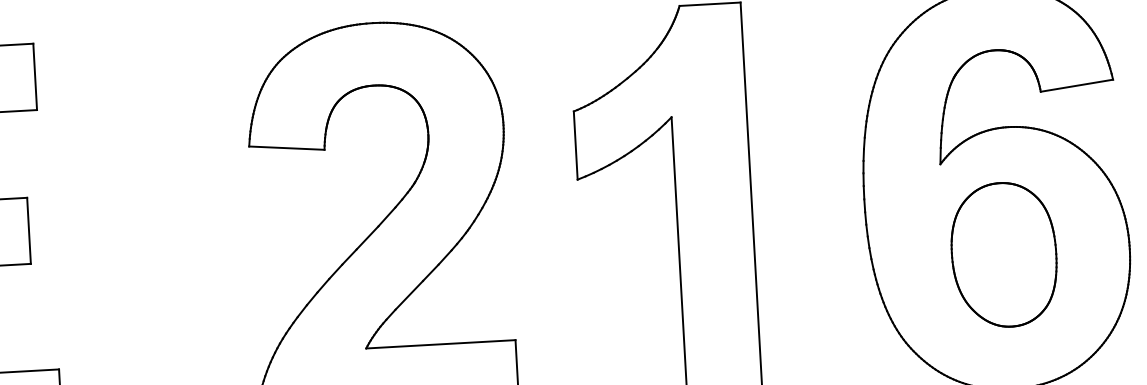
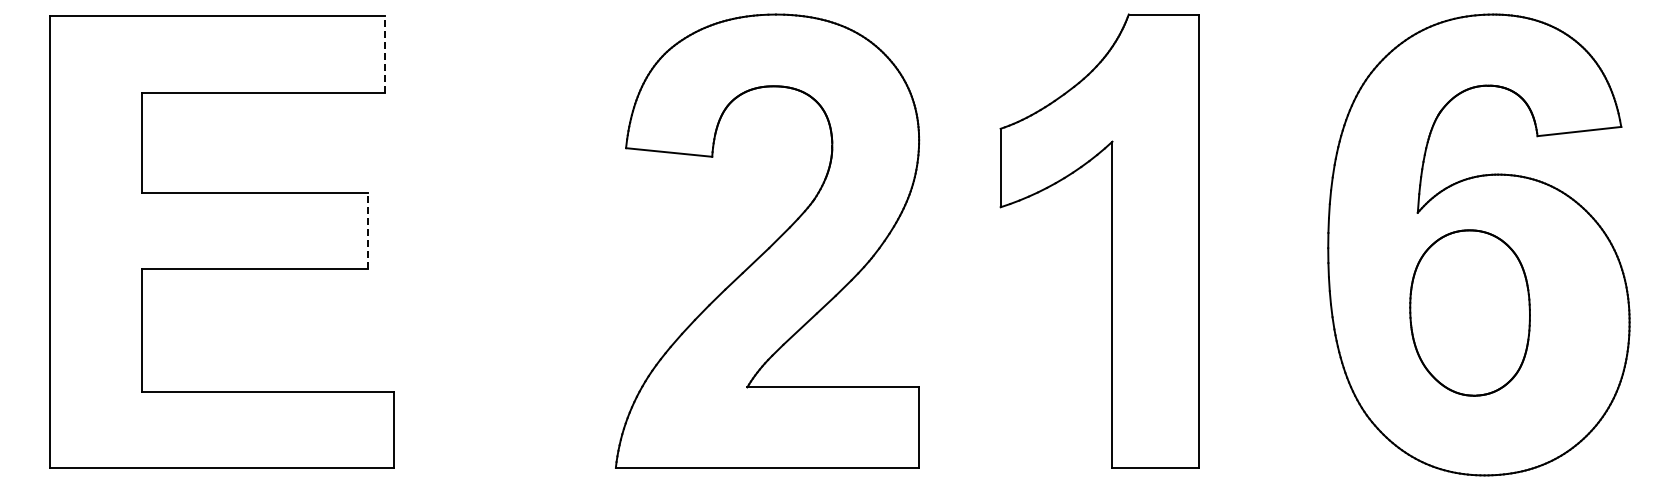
line: (35, 76) -> (385, 54), solid -> dashed
line: (29, 230) -> (368, 230), solid -> dashed
part: (1003, 254) -> (1469, 312), moved

